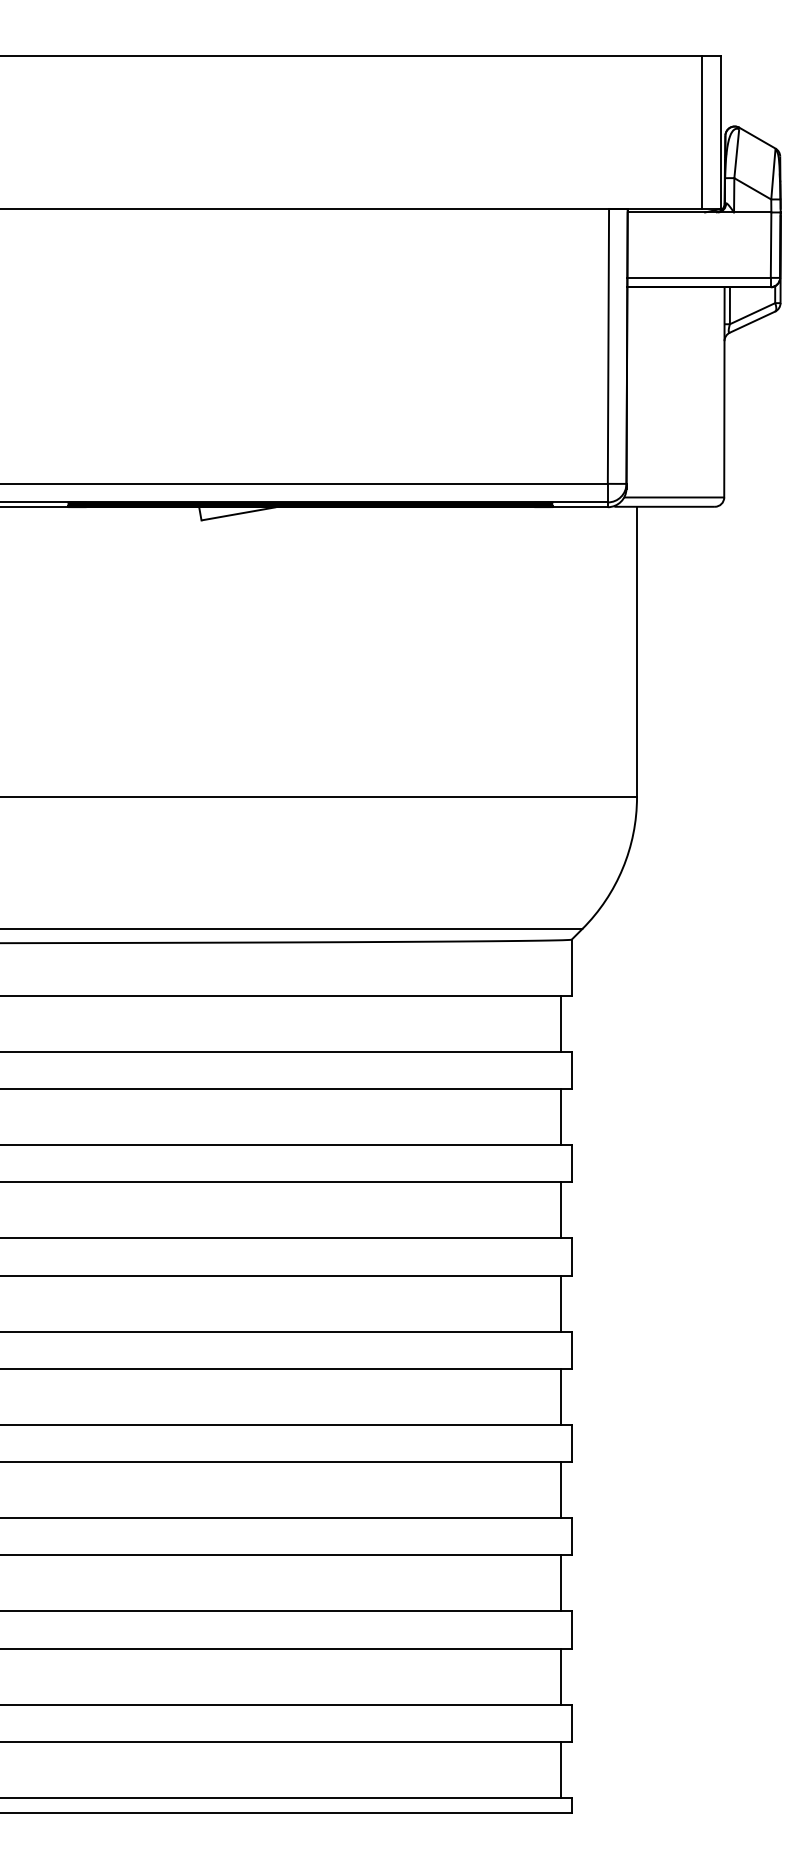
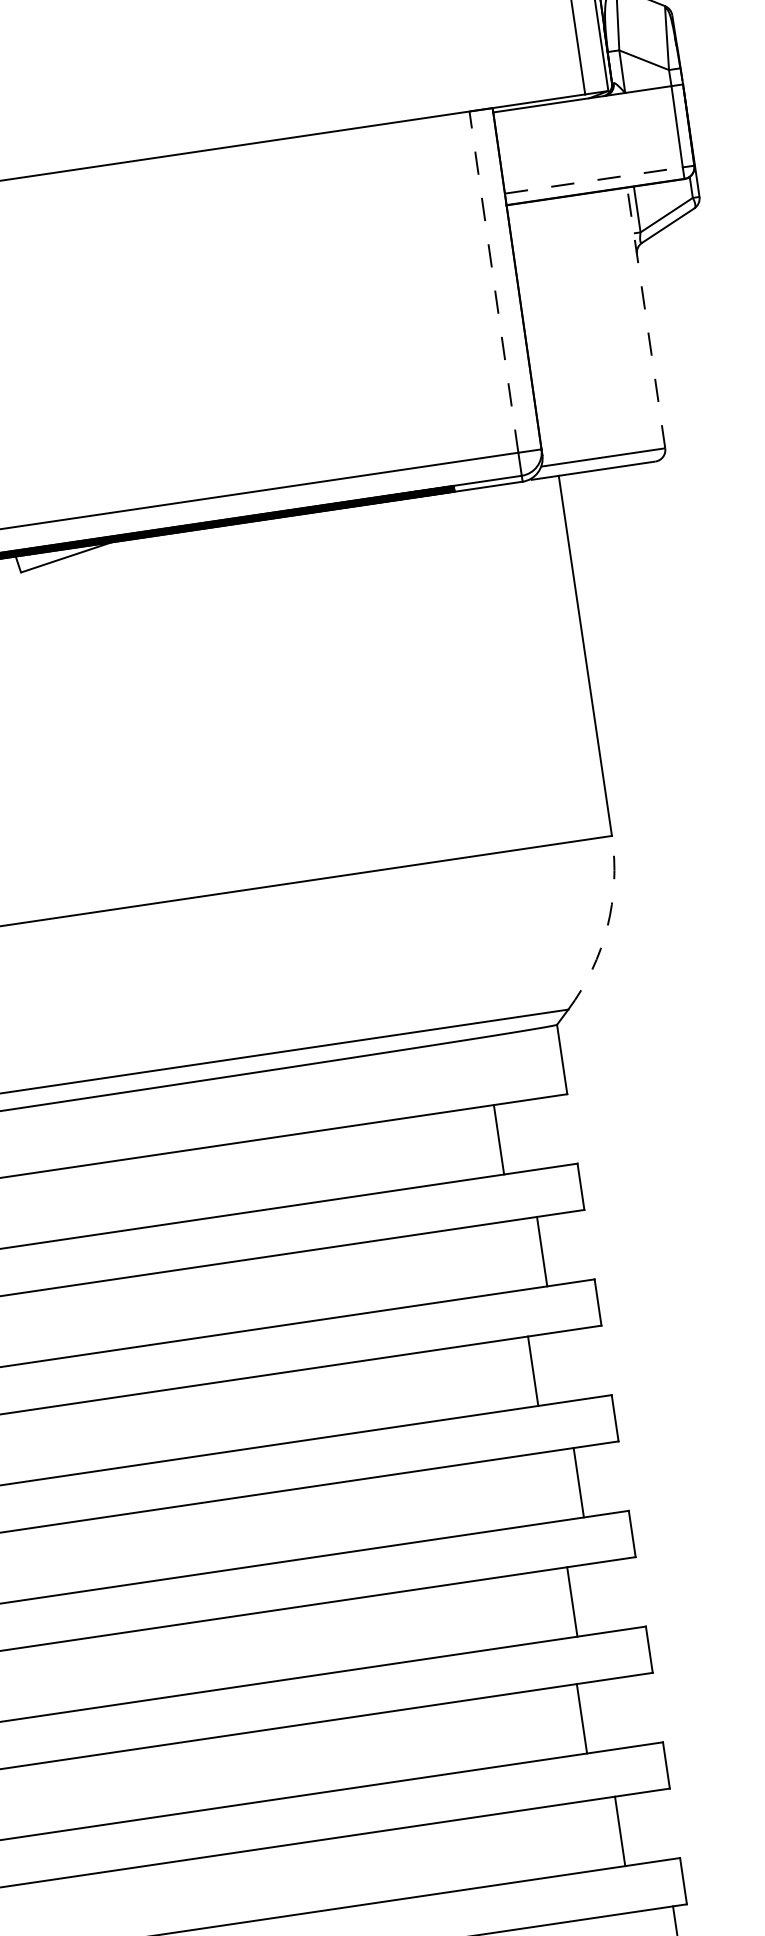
line: (699, 277) -> (594, 179), solid -> dashed
line: (608, 345) -> (493, 281), solid -> dashed
line: (724, 391) -> (646, 316), solid -> dashed
arc: (622, 868) -> (607, 927), solid -> dashed
line: (560, 1023) -> (498, 1139), moved
line: (560, 1116) -> (542, 1251), moved
line: (560, 1210) -> (533, 1371), moved
line: (560, 1303) -> (578, 1482), moved
line: (560, 1396) -> (572, 1601), moved
line: (560, 1490) -> (582, 1719), moved
line: (560, 1583) -> (620, 1831), moved

